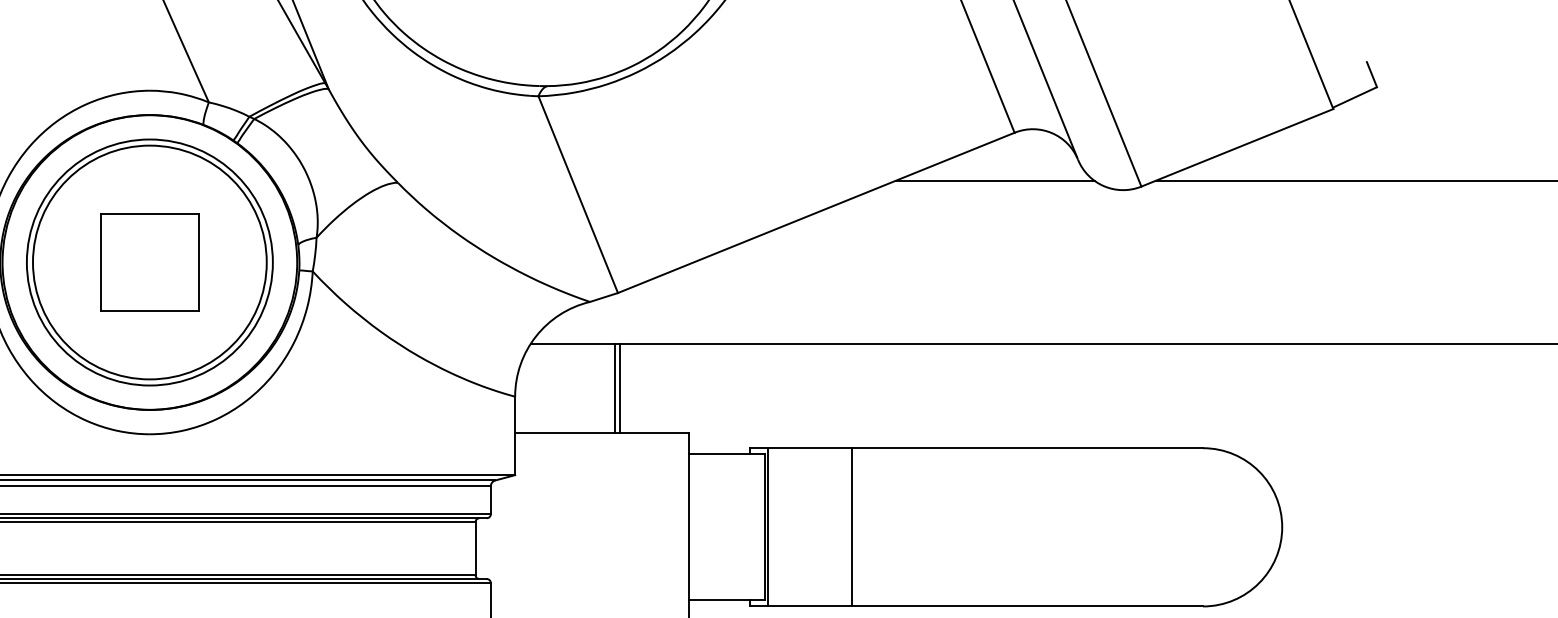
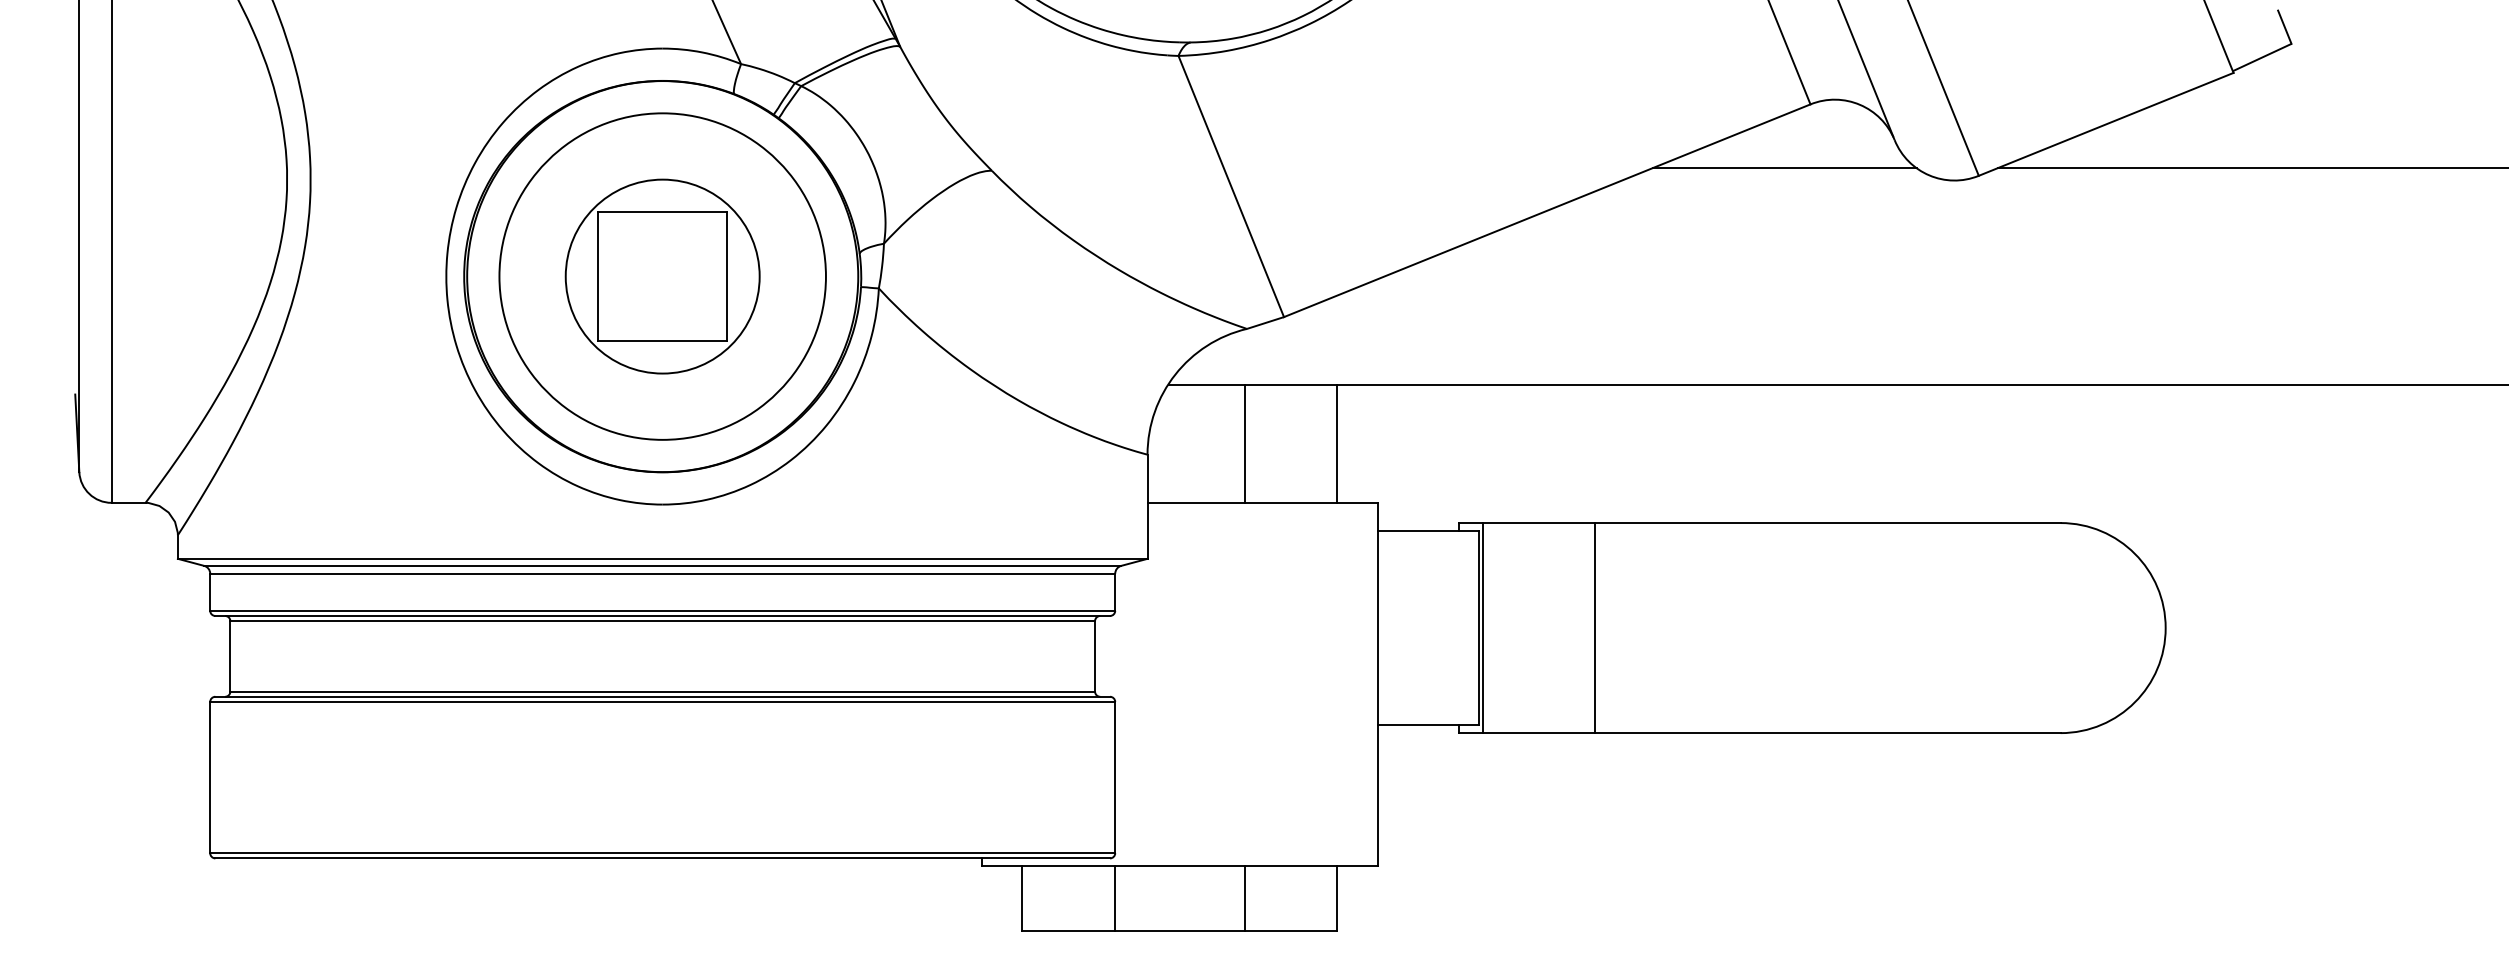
circle: (149, 262) -> (662, 276), size x0.62
line: (615, 388) -> (1245, 443), moved
line: (619, 388) -> (1337, 443), moved

